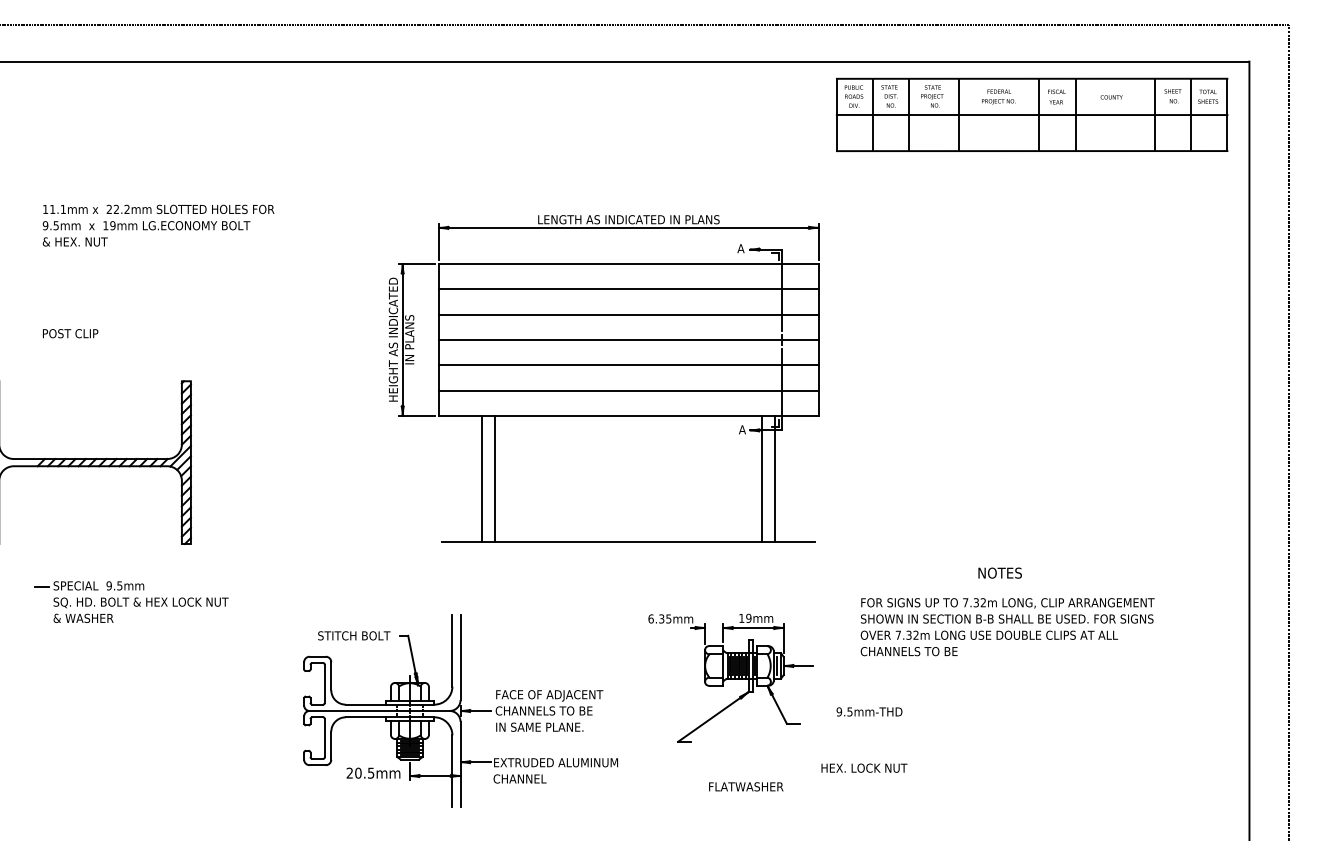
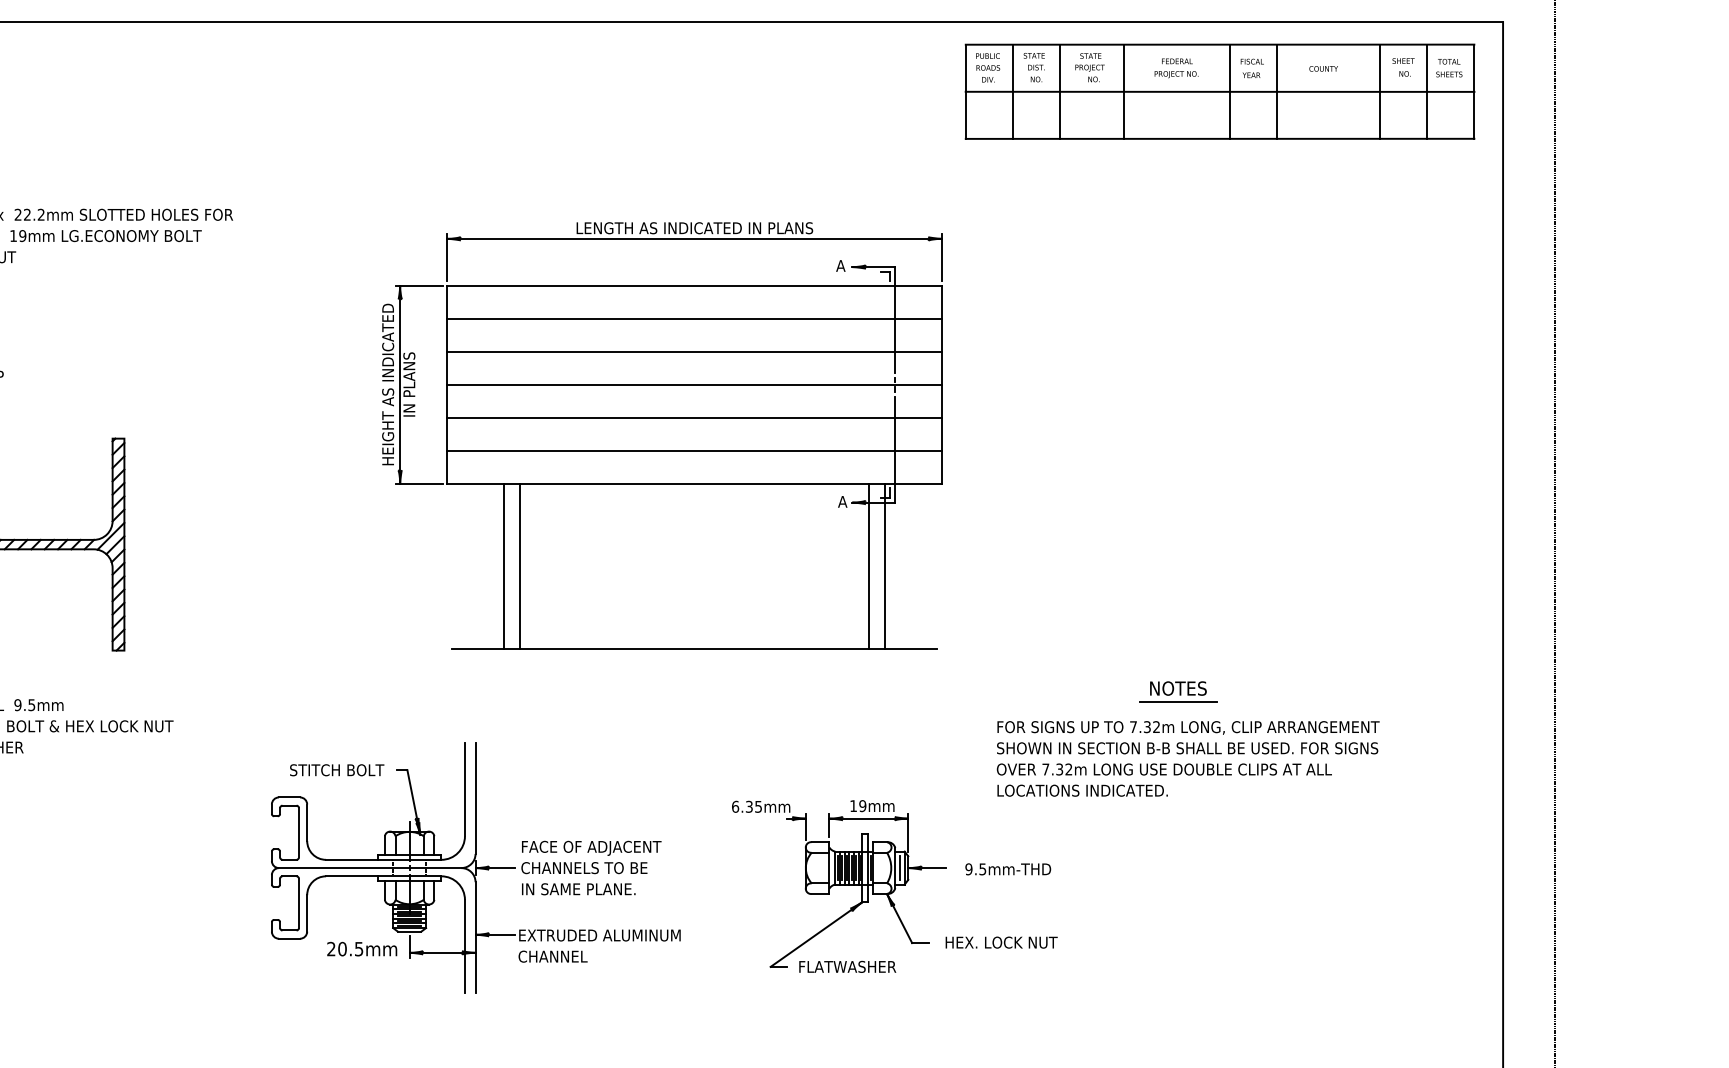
line: (999, 583) -> (1177, 702), added
text: (926, 651) -> (1082, 790), CHANNELS TO BE -> LOCATIONS INDICATED.
part: (730, 677) -> (838, 883), moved

